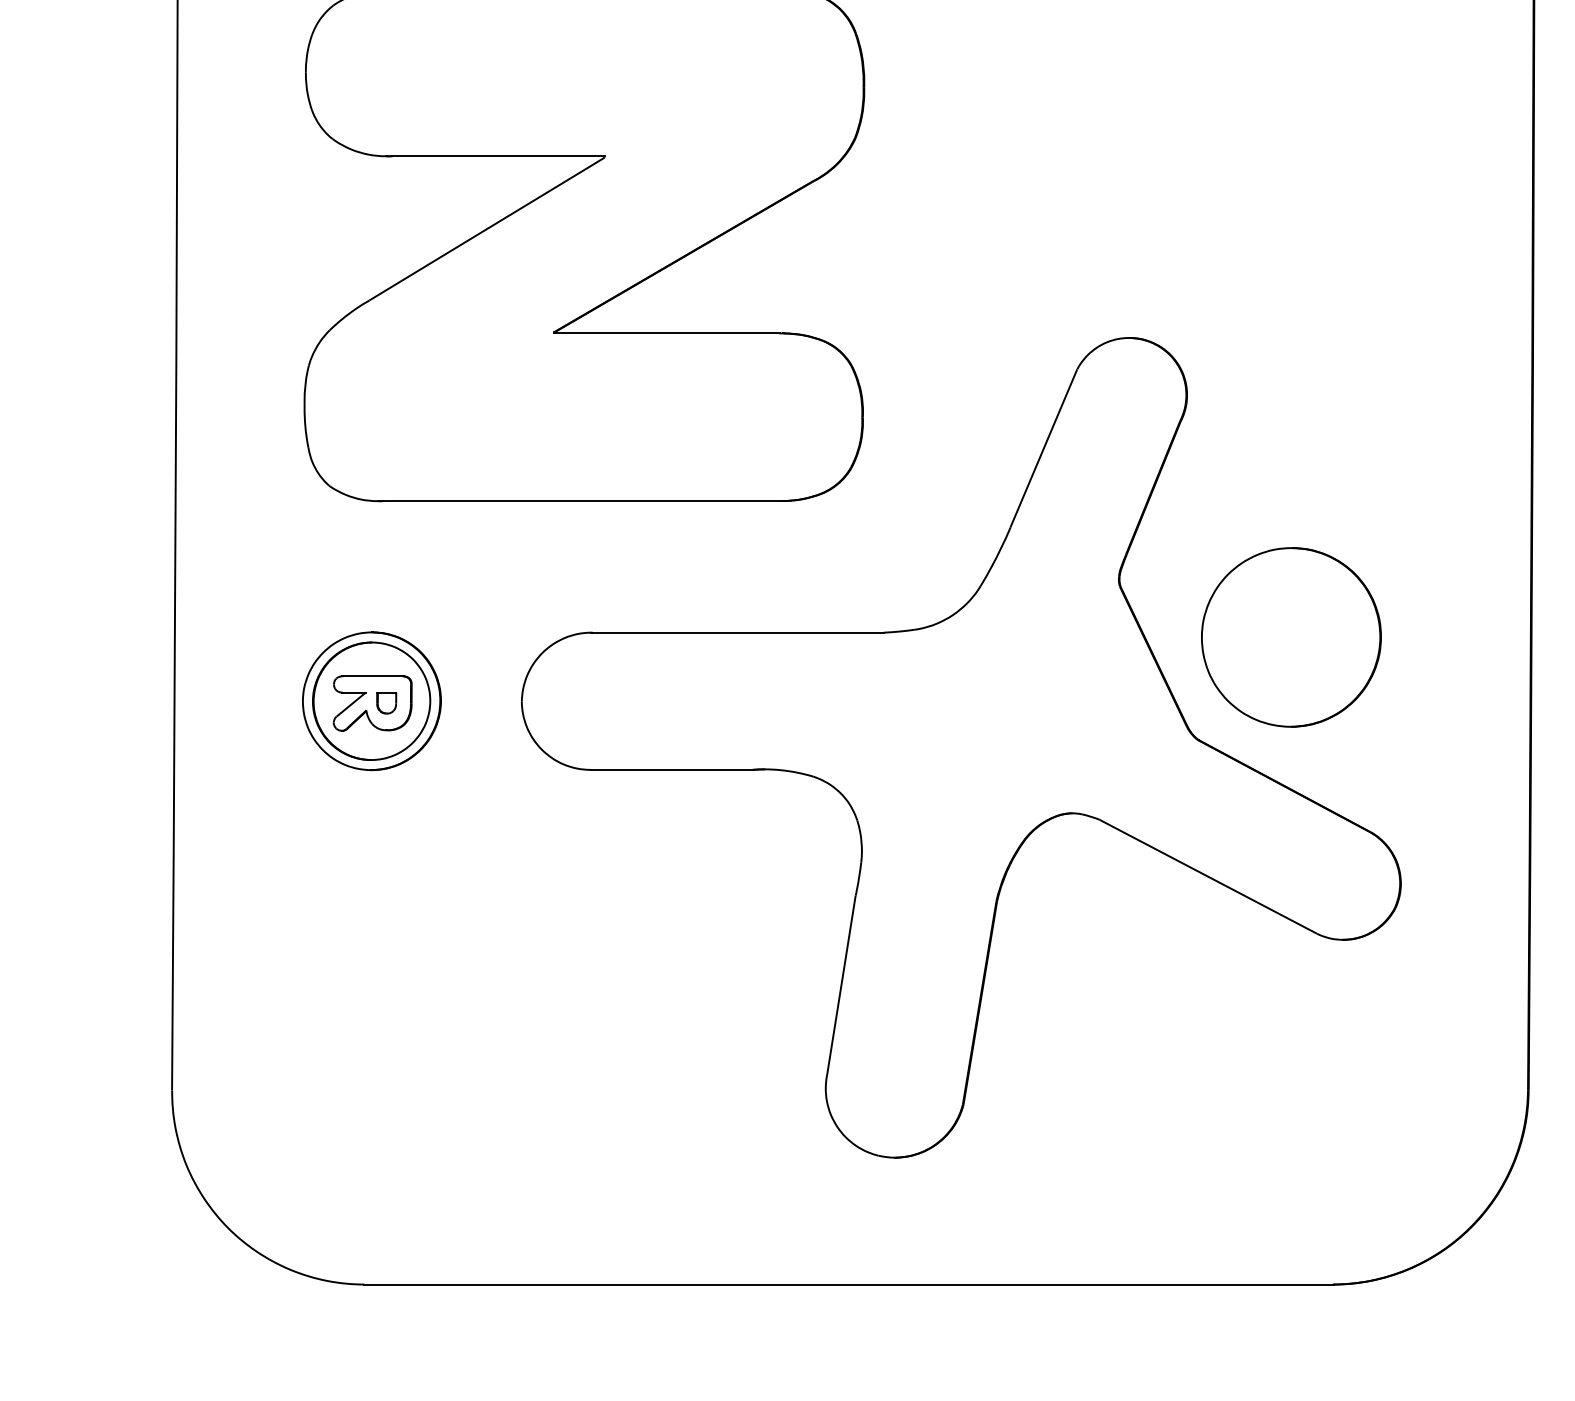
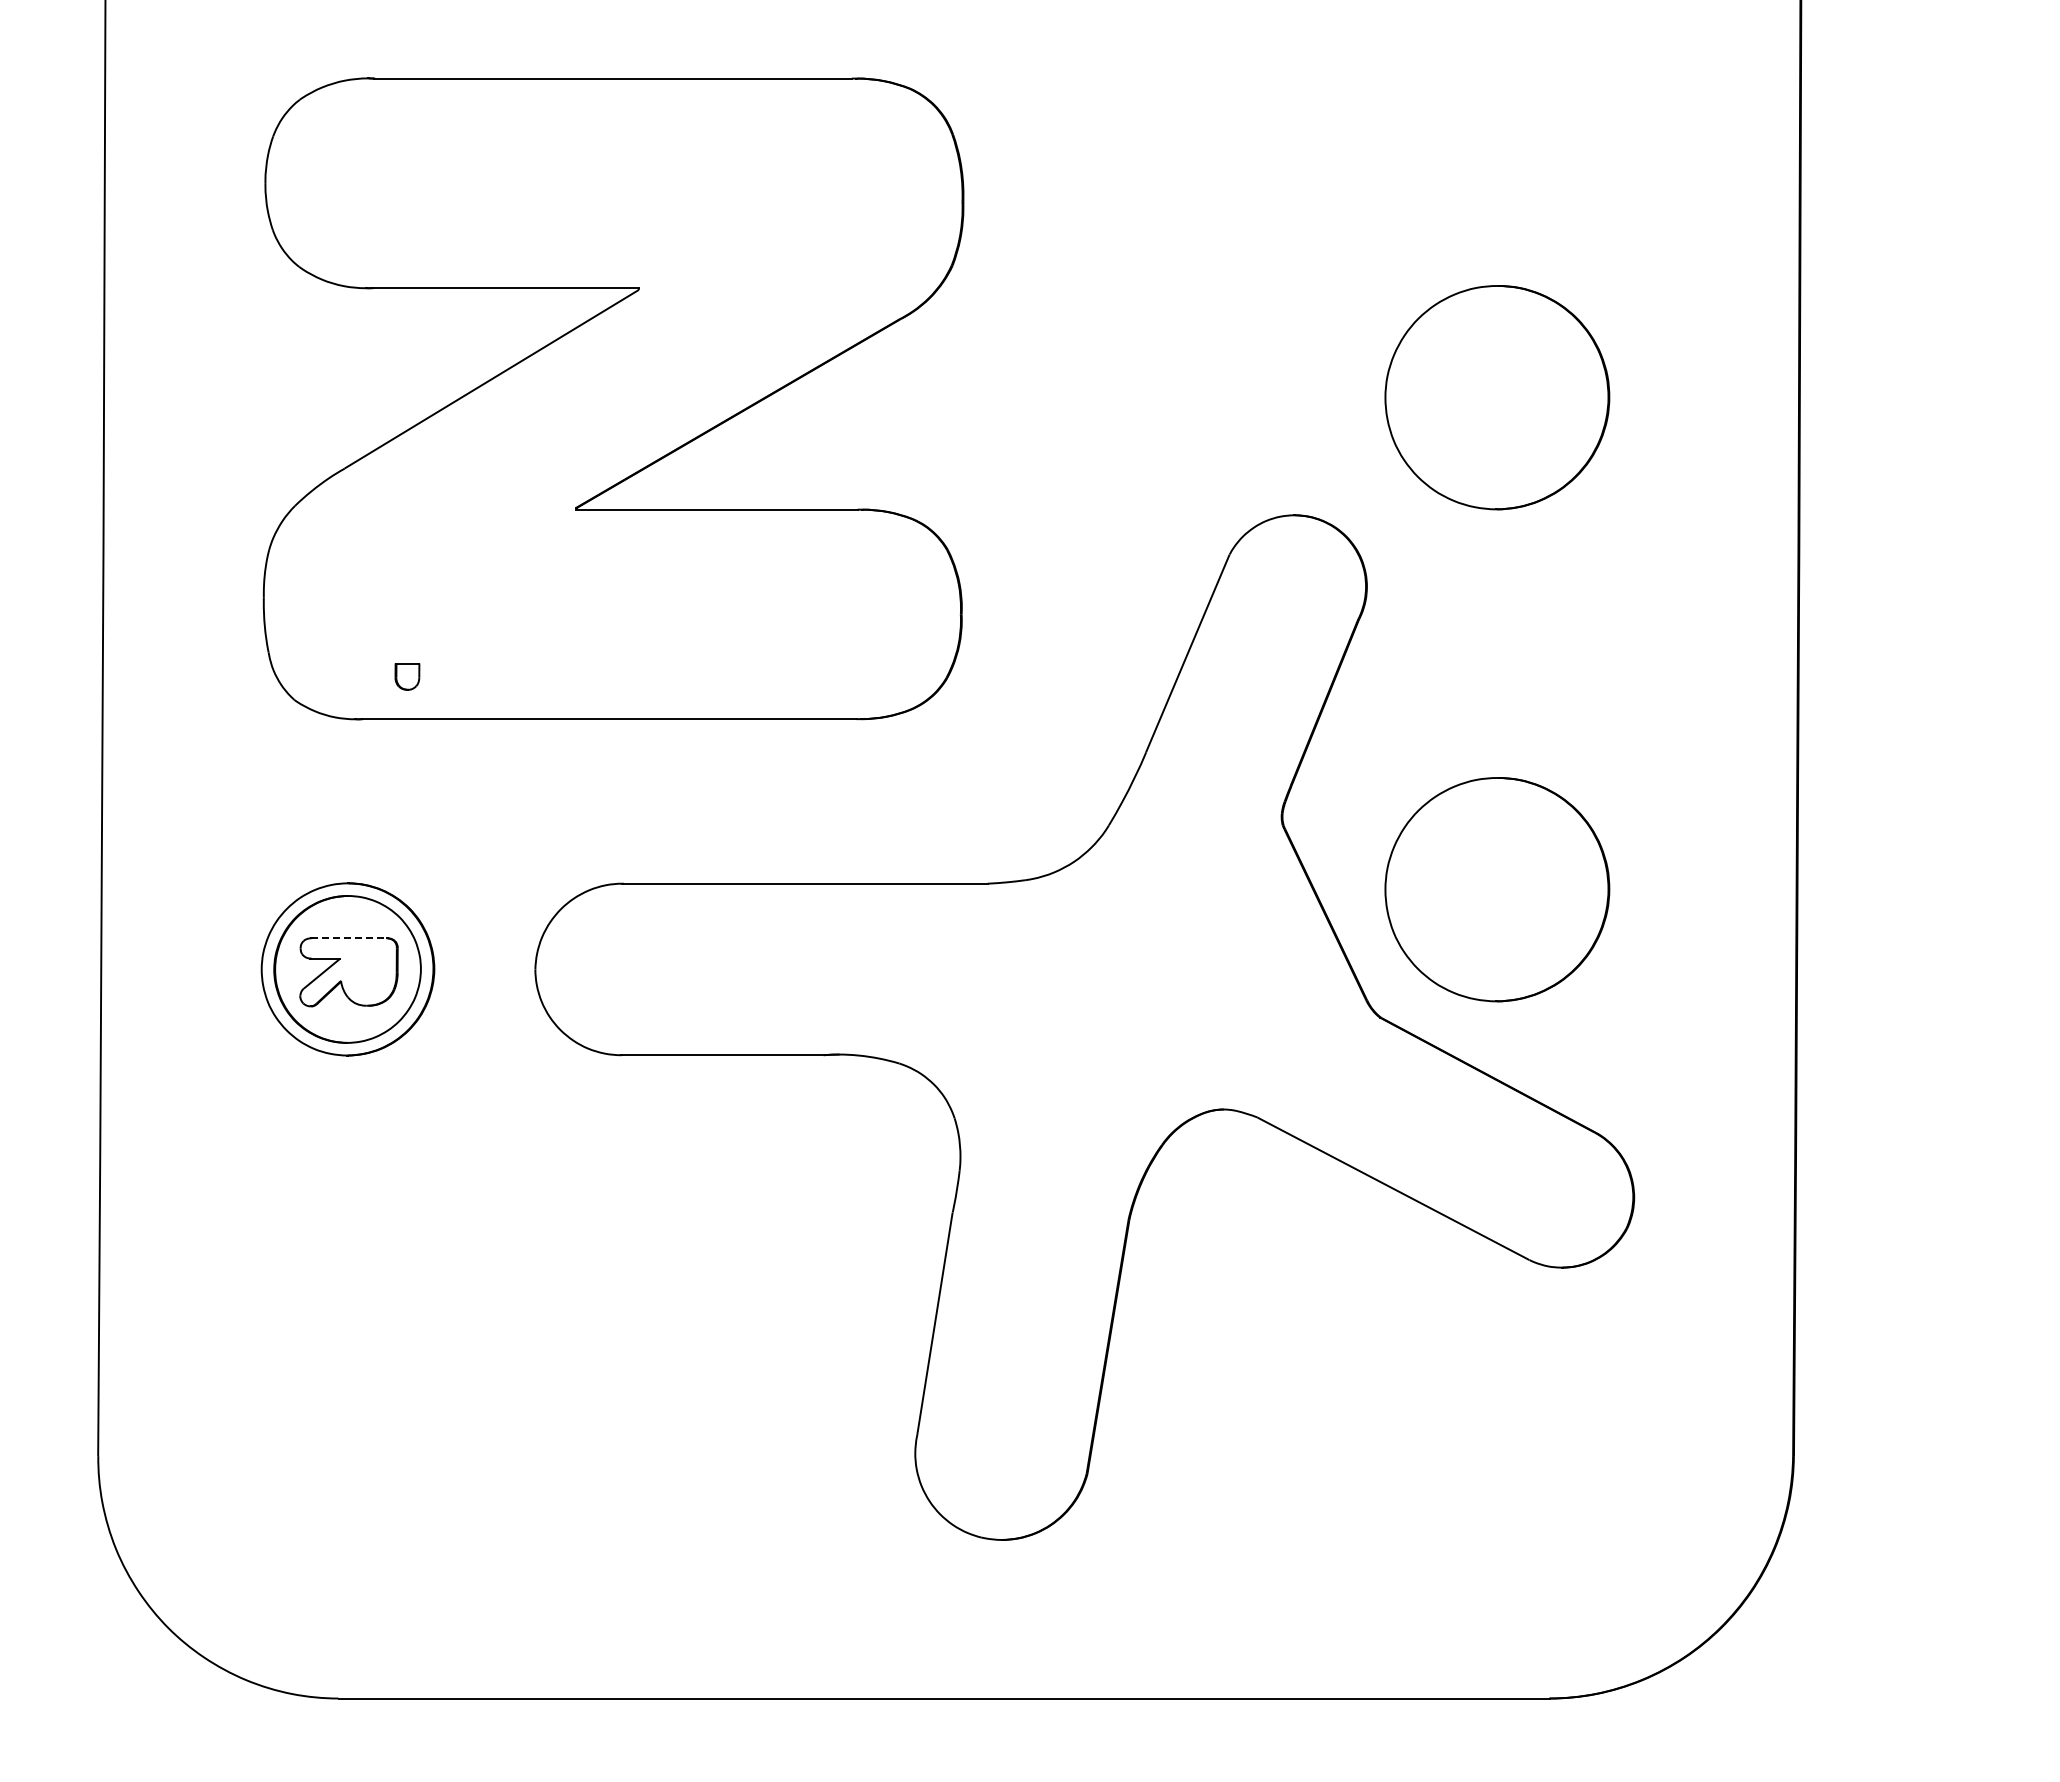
part: (1291, 243) -> (1497, 397), added
line: (372, 676) -> (348, 938), solid -> dashed
part: (386, 702) -> (407, 676), moved

